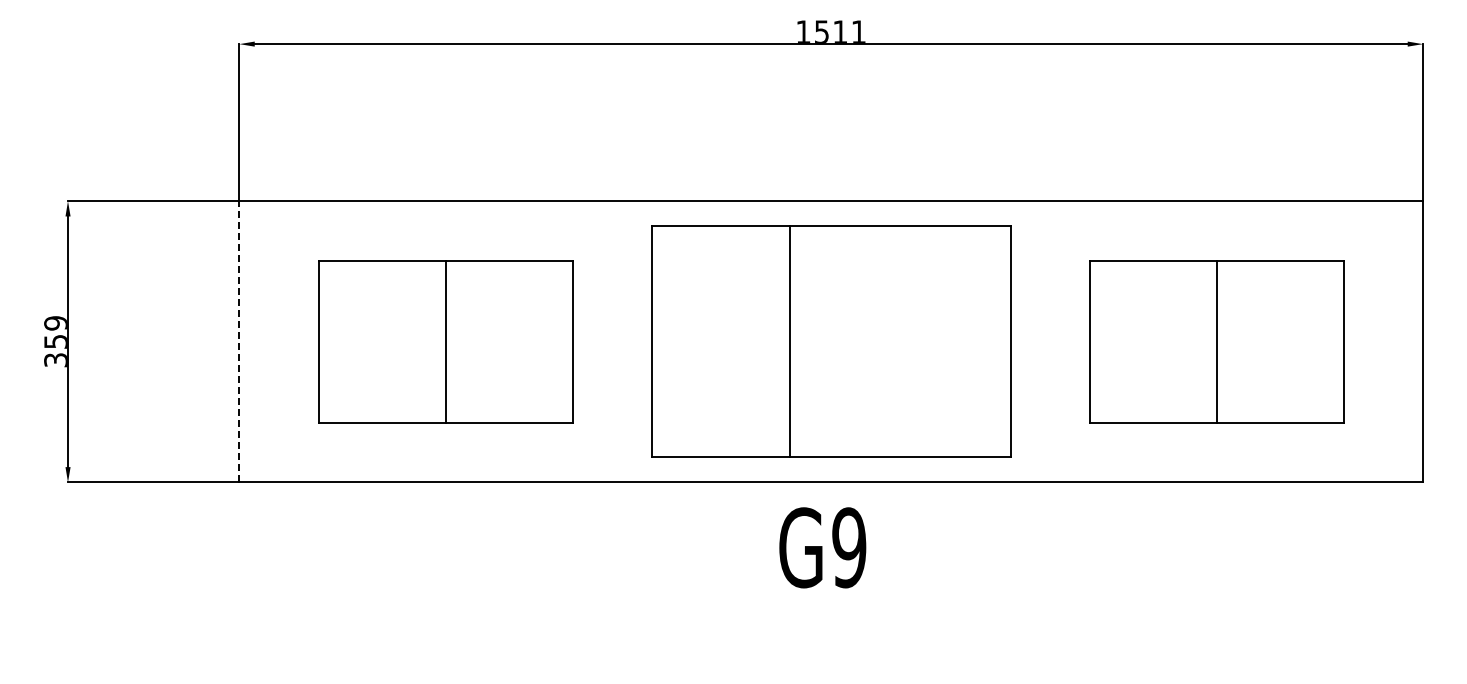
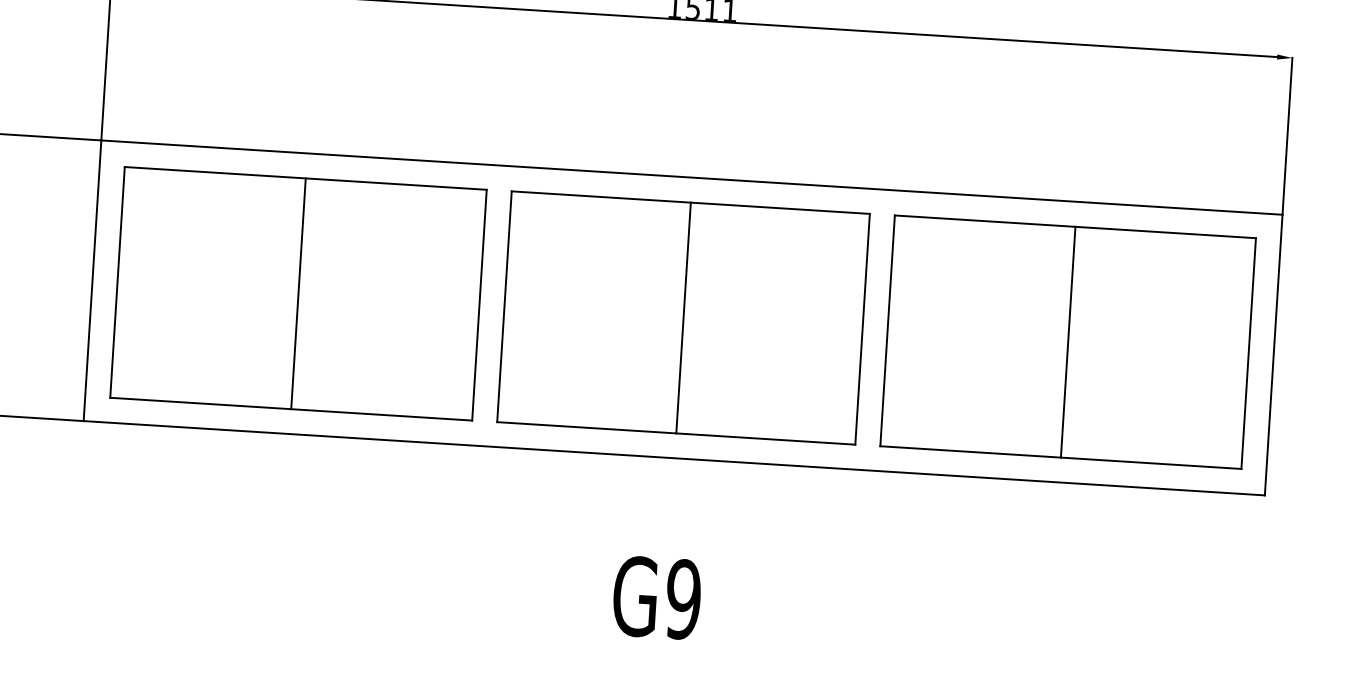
line: (239, 341) -> (92, 280), dashed -> solid
part: (445, 341) -> (298, 293), size x1.43
line: (789, 341) -> (683, 317), moved
part: (1216, 341) -> (1067, 341), size x1.43
text: (822, 547) -> (656, 597), moved

